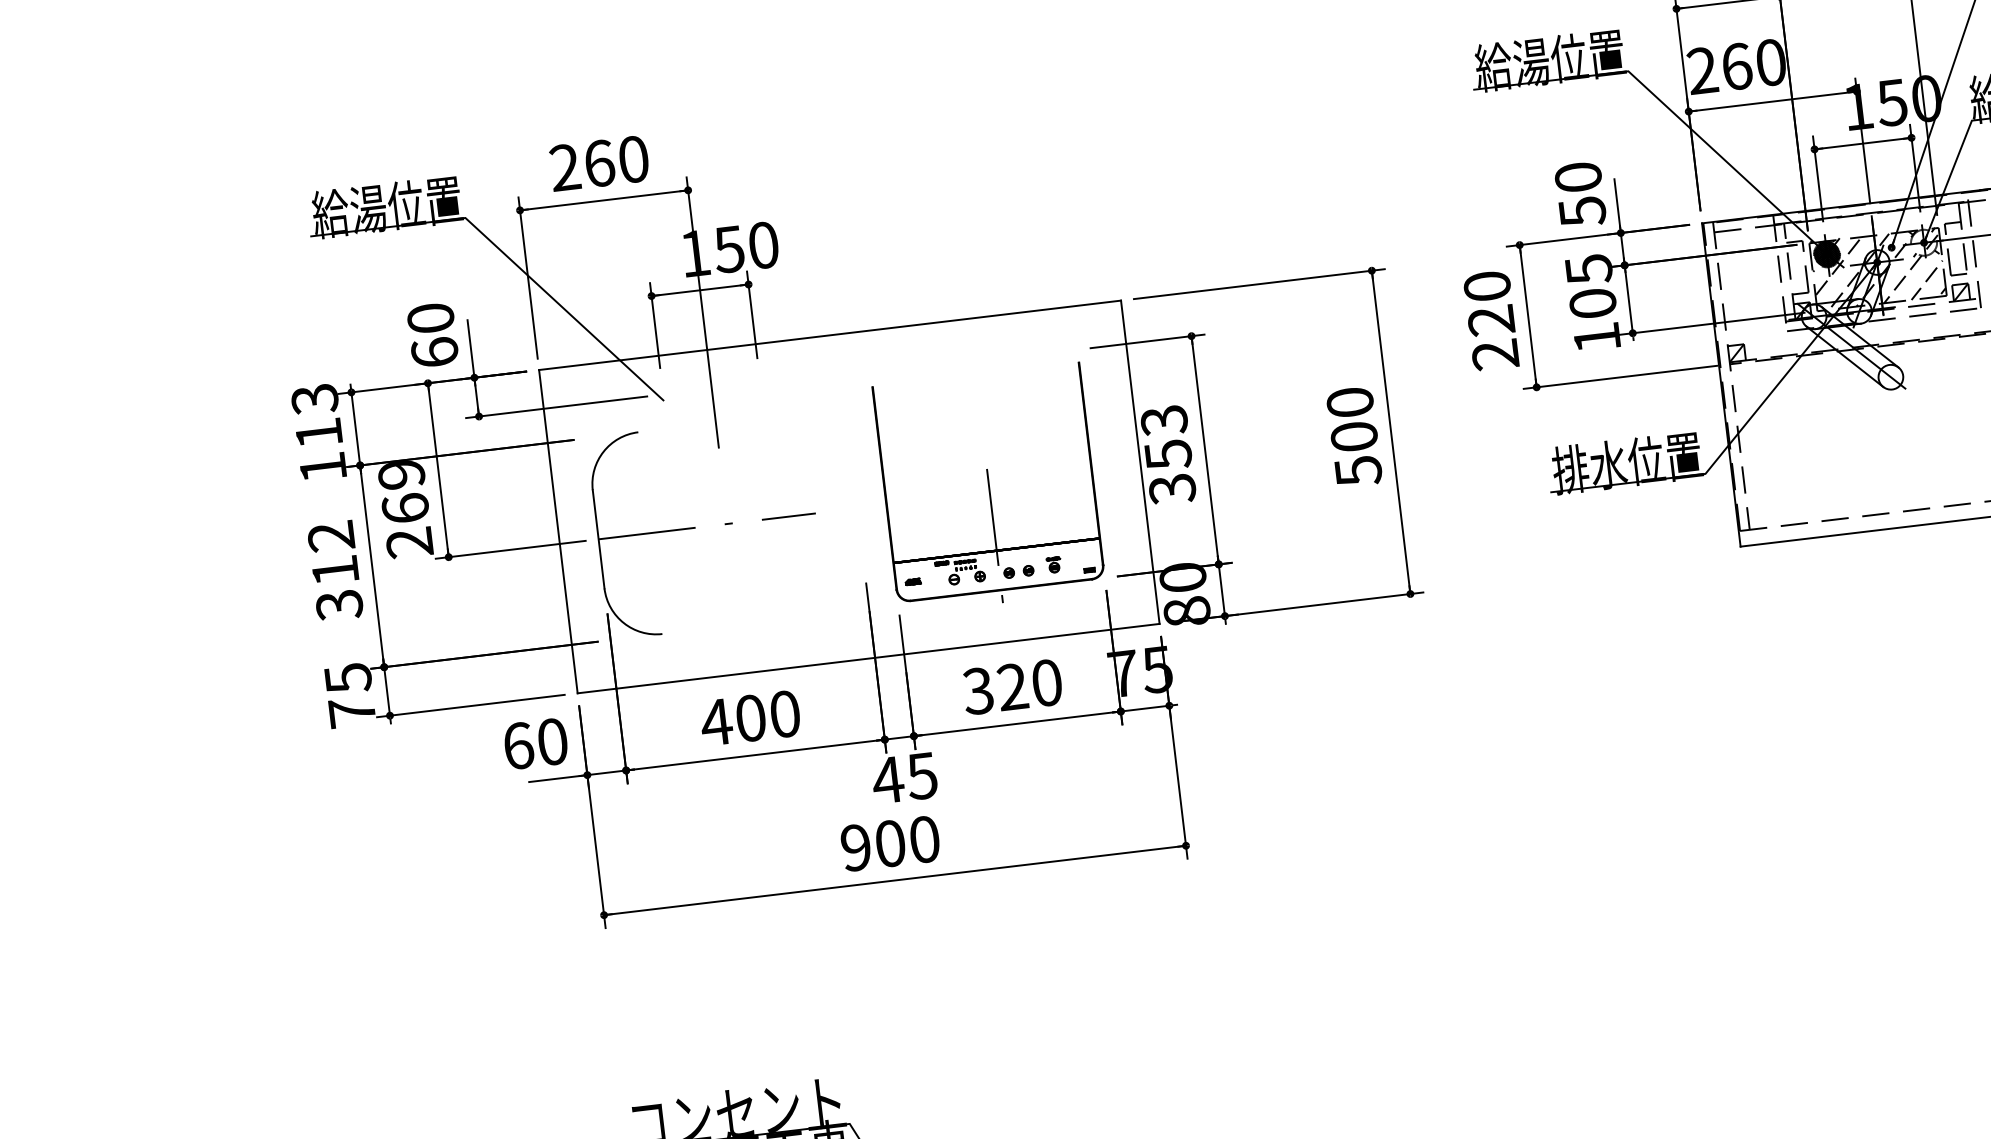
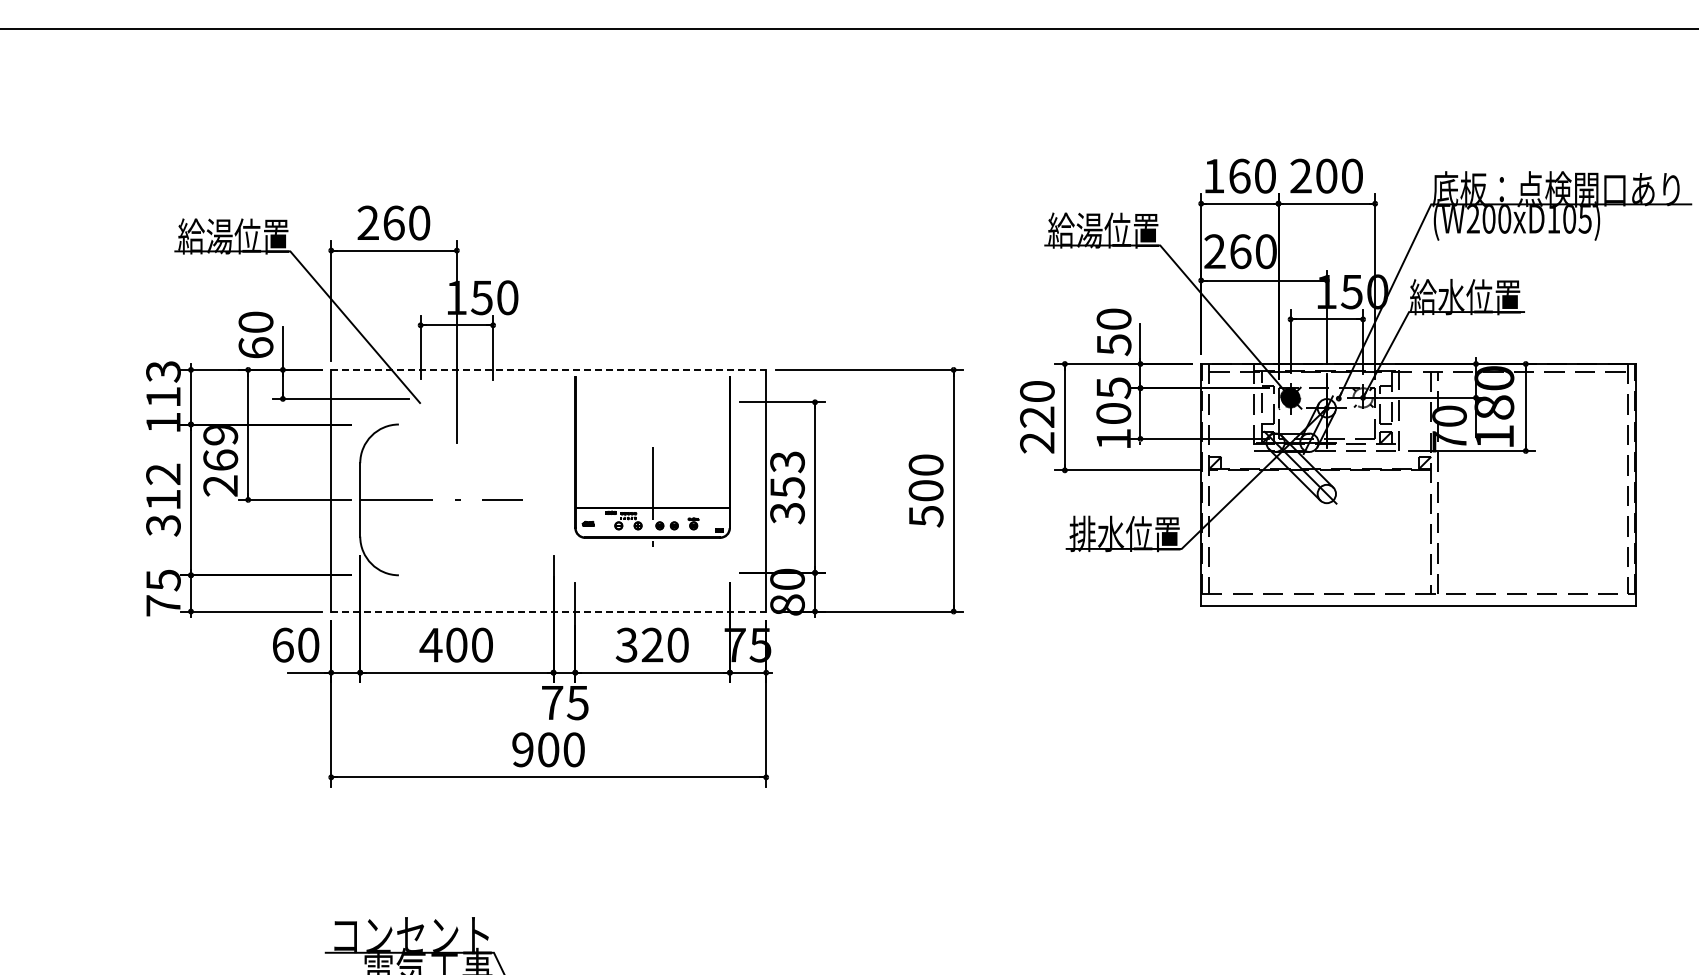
hatch: (1877, 269) -> (1326, 413), removed
line: (831, 334) -> (549, 369), solid -> dashed
part: (989, 488) -> (652, 461), moved
line: (869, 658) -> (549, 611), solid -> dashed
text: (886, 779) -> (551, 702), 45 -> 75

